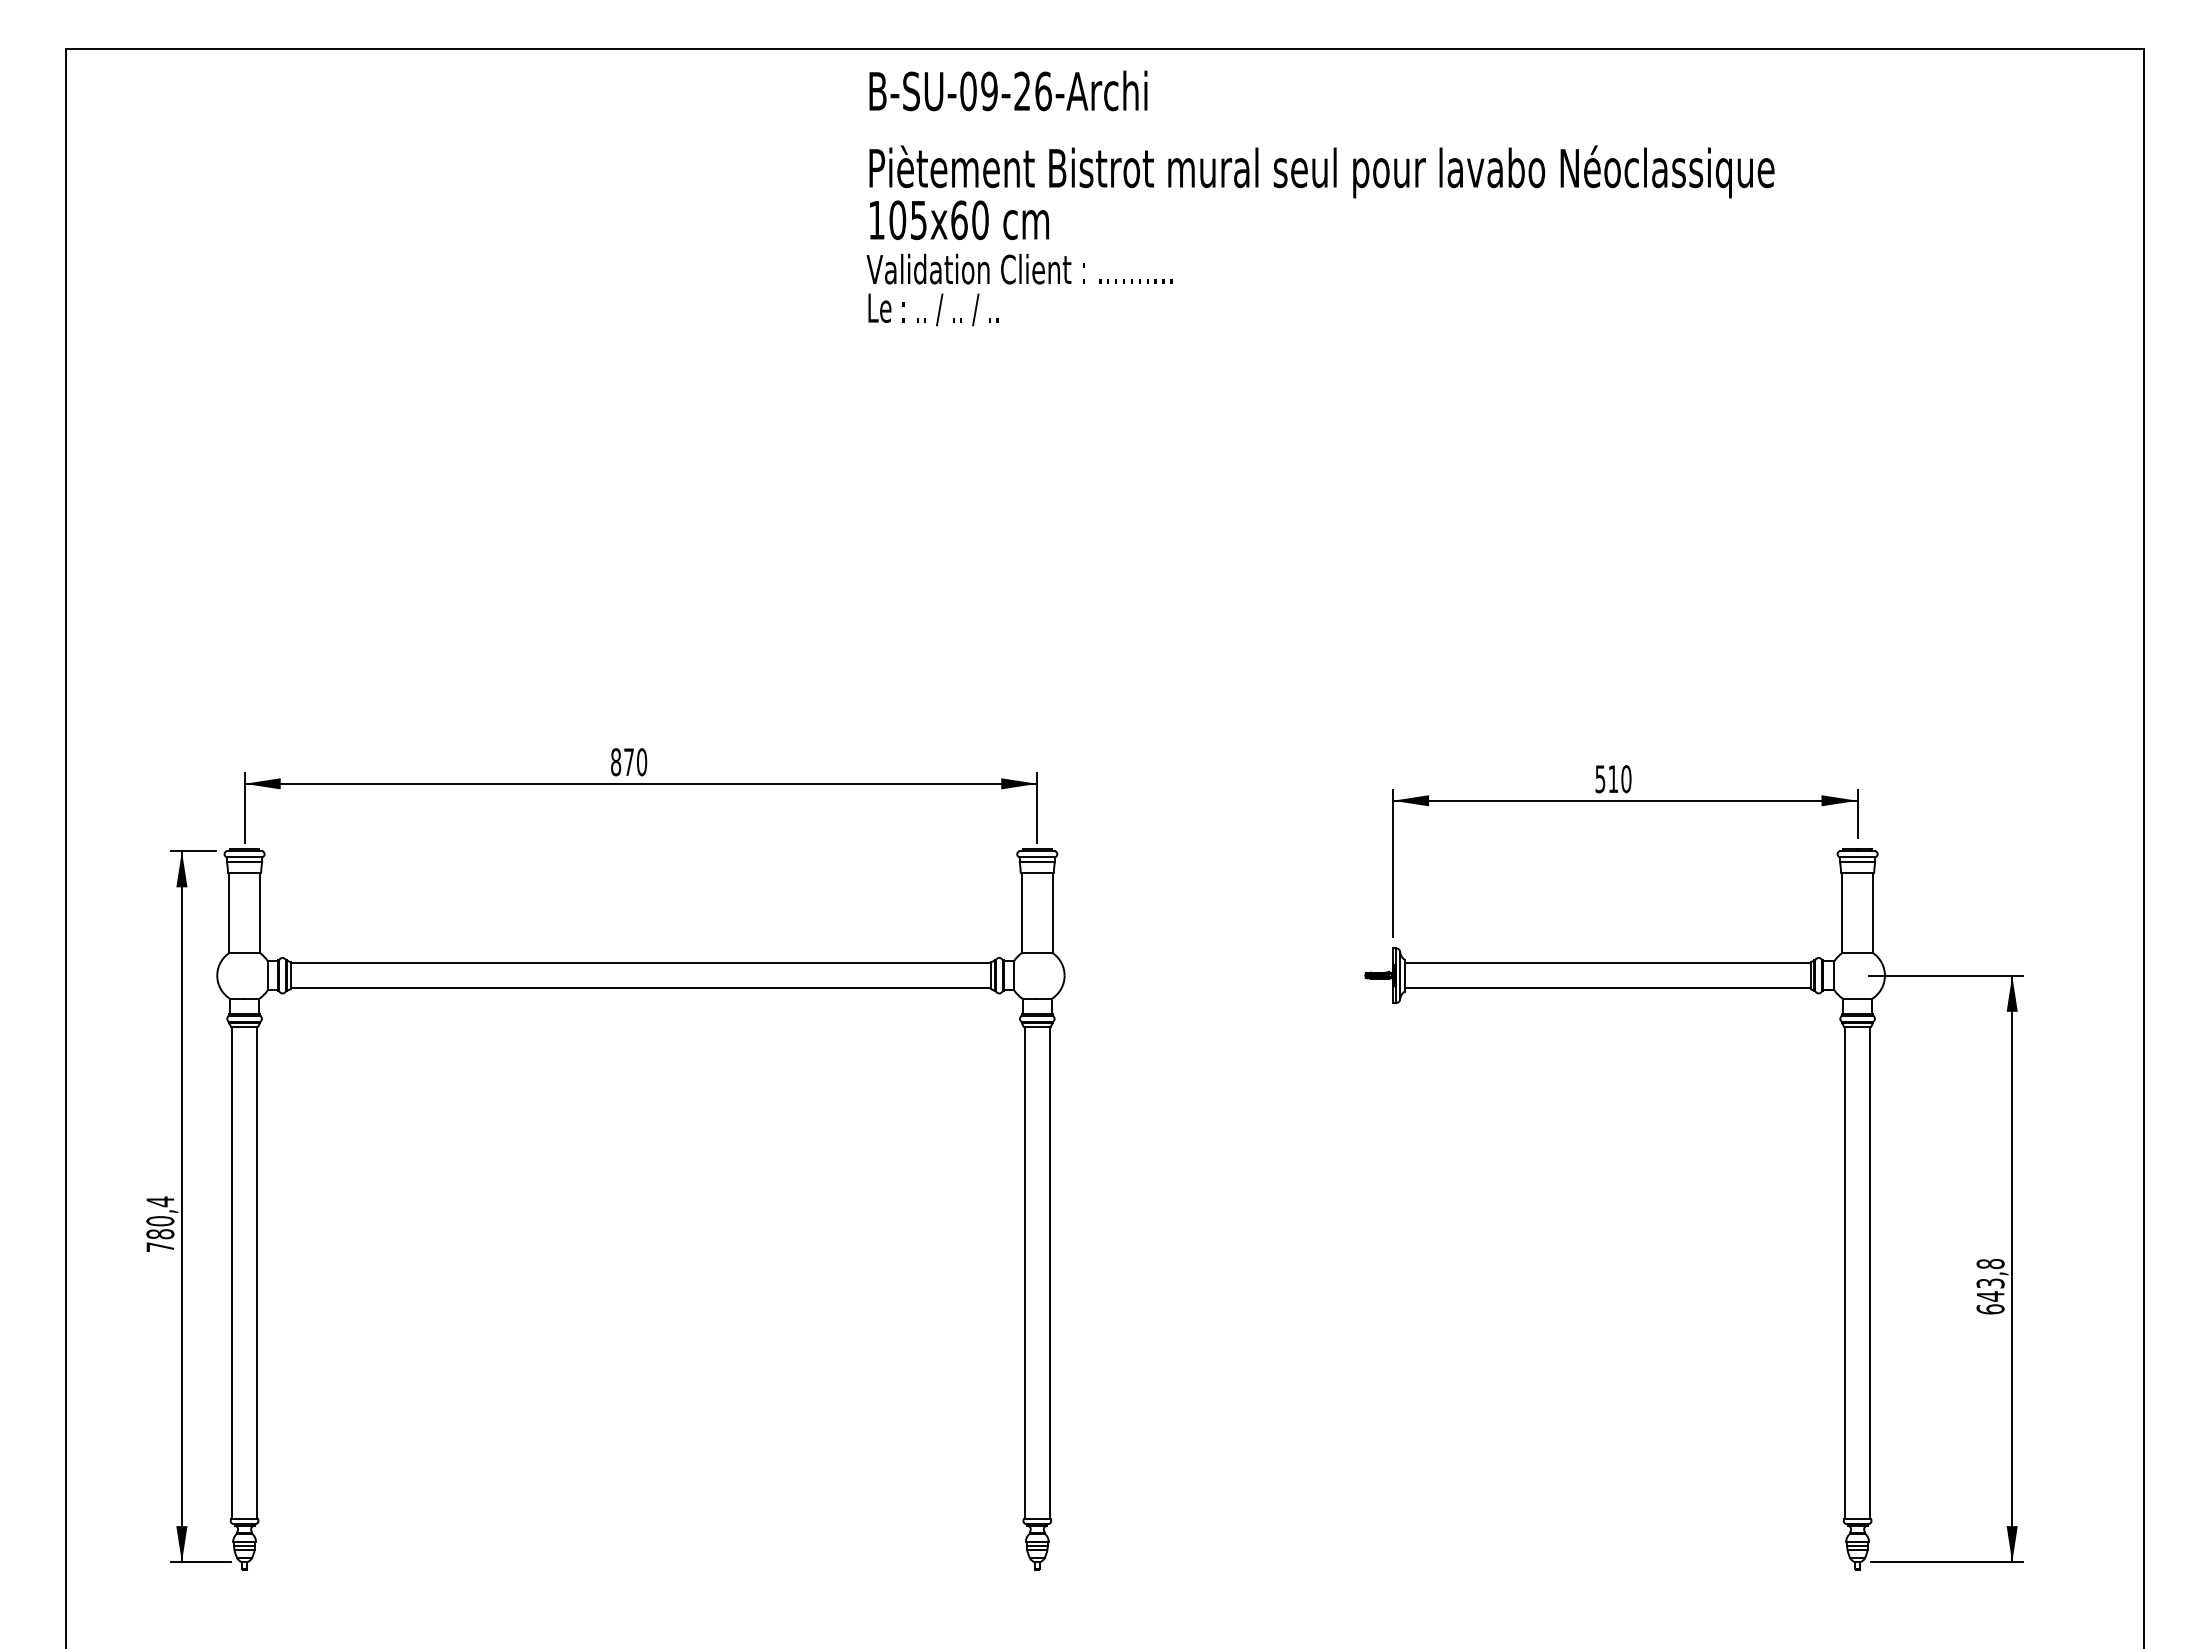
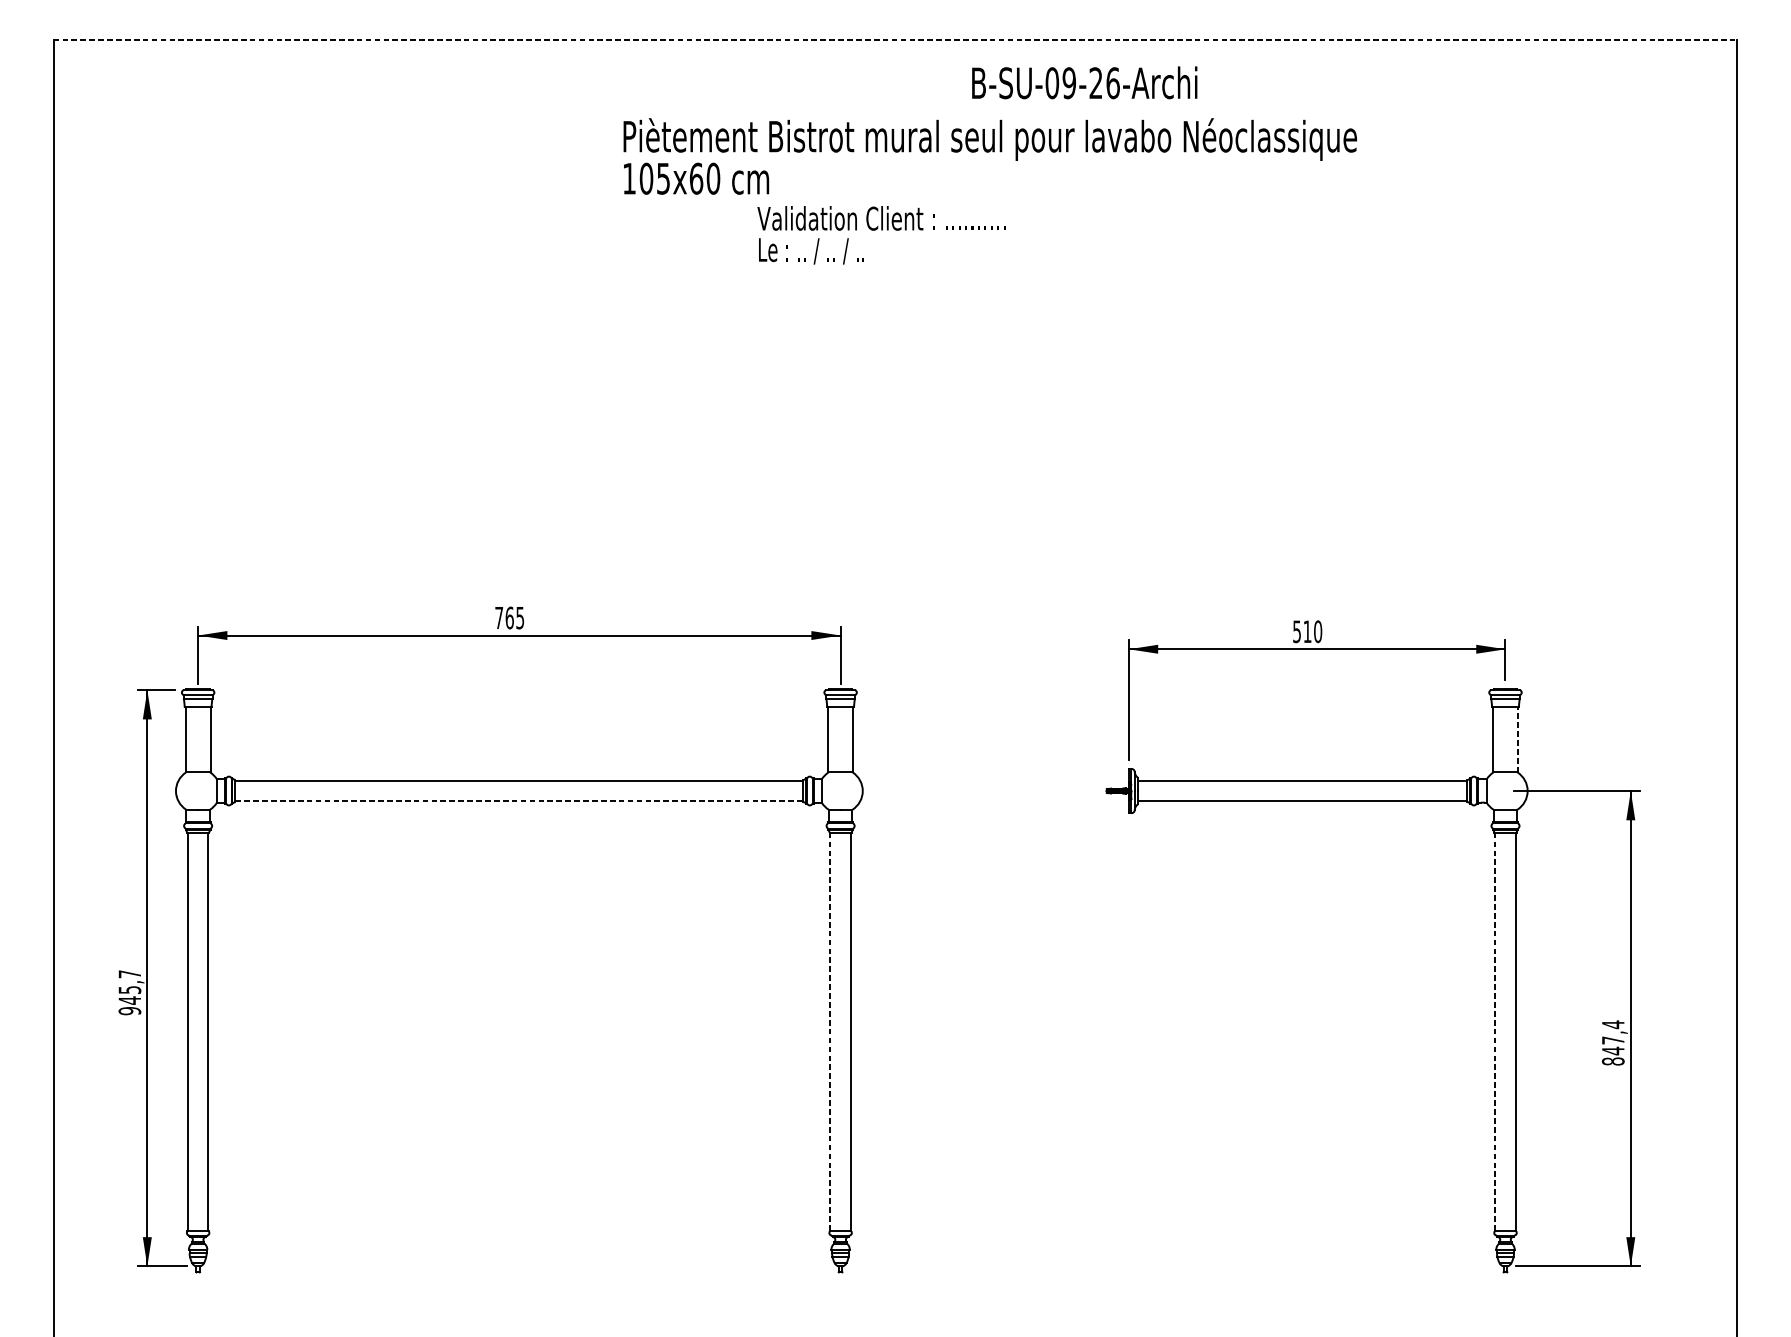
line: (1105, 49) -> (895, 40), solid -> dashed
text: (1008, 90) -> (1084, 82), moved
text: (1321, 192) -> (989, 156), moved
text: (1019, 289) -> (881, 234), moved
text: (629, 762) -> (510, 618), 870 -> 765
line: (1873, 912) -> (1518, 739), solid -> dashed
line: (641, 988) -> (519, 801), solid -> dashed
text: (160, 1224) -> (129, 992), 780,4 -> 945,7
line: (1024, 1273) -> (830, 1032), solid -> dashed
line: (1844, 1273) -> (1494, 1032), solid -> dashed
text: (1990, 1286) -> (1613, 1042), 643,8 -> 847,4

